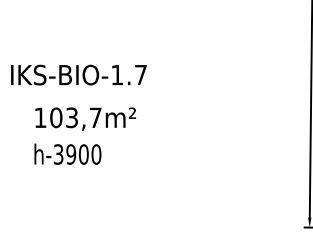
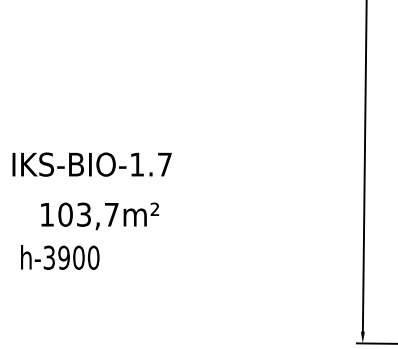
text: (68, 154) -> (60, 257), moved

